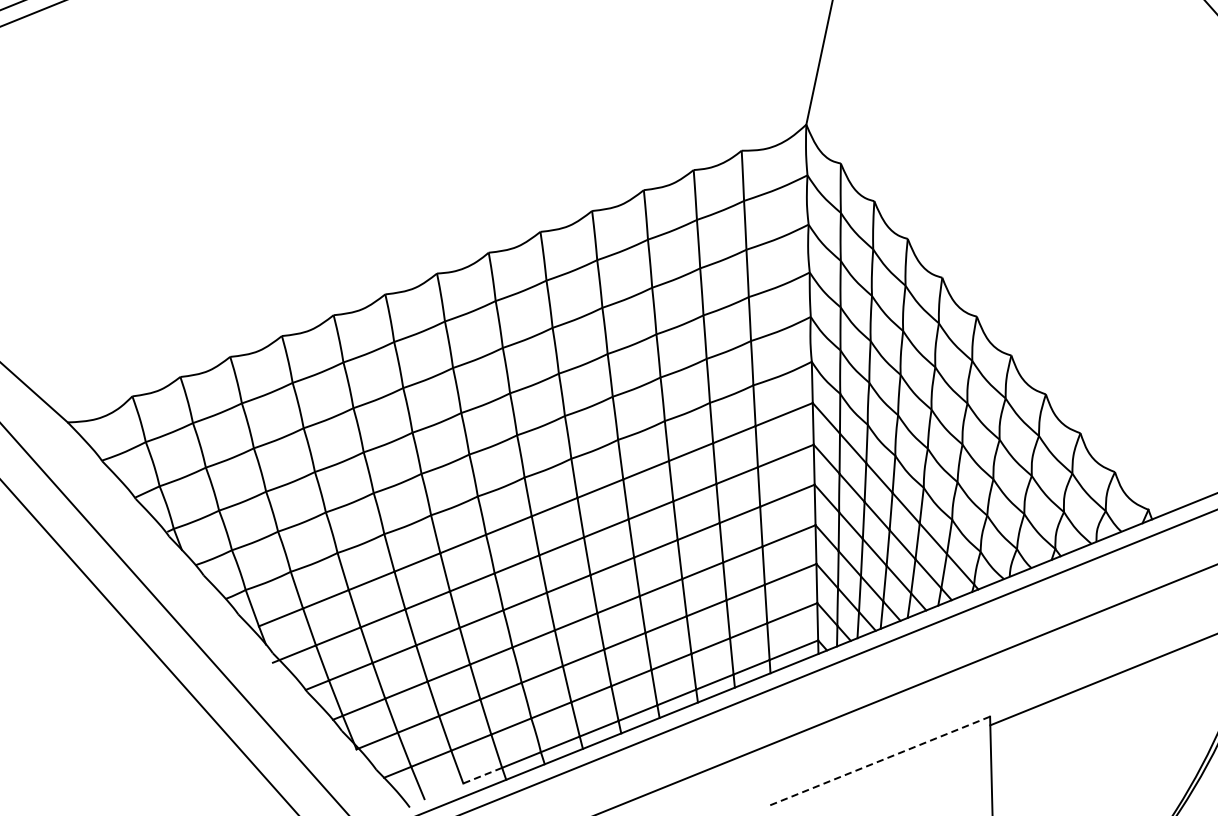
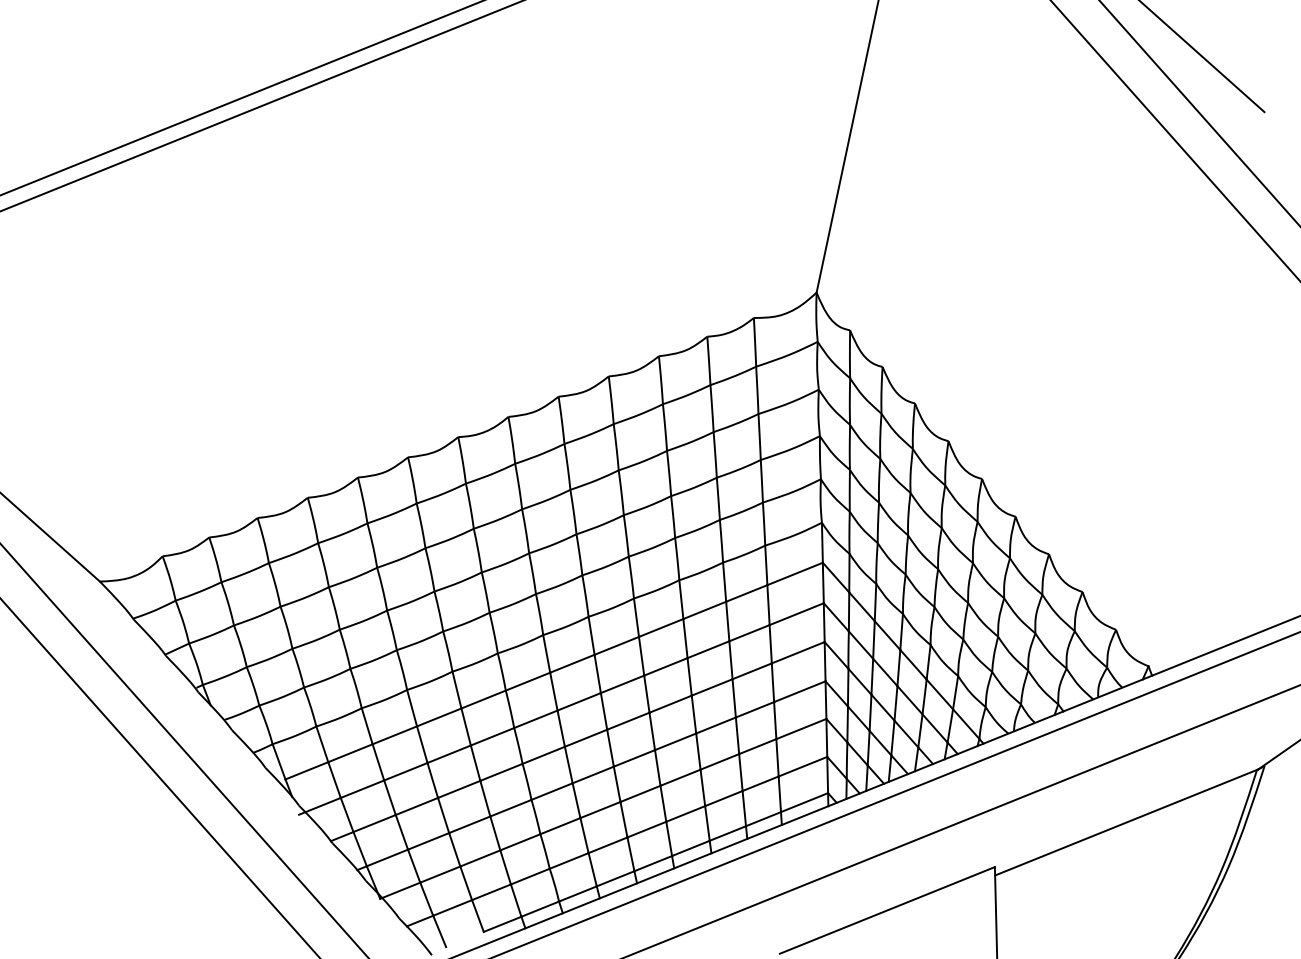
line: (879, 761) -> (887, 910), dashed -> solid
line: (482, 775) -> (502, 924), dashed -> solid

